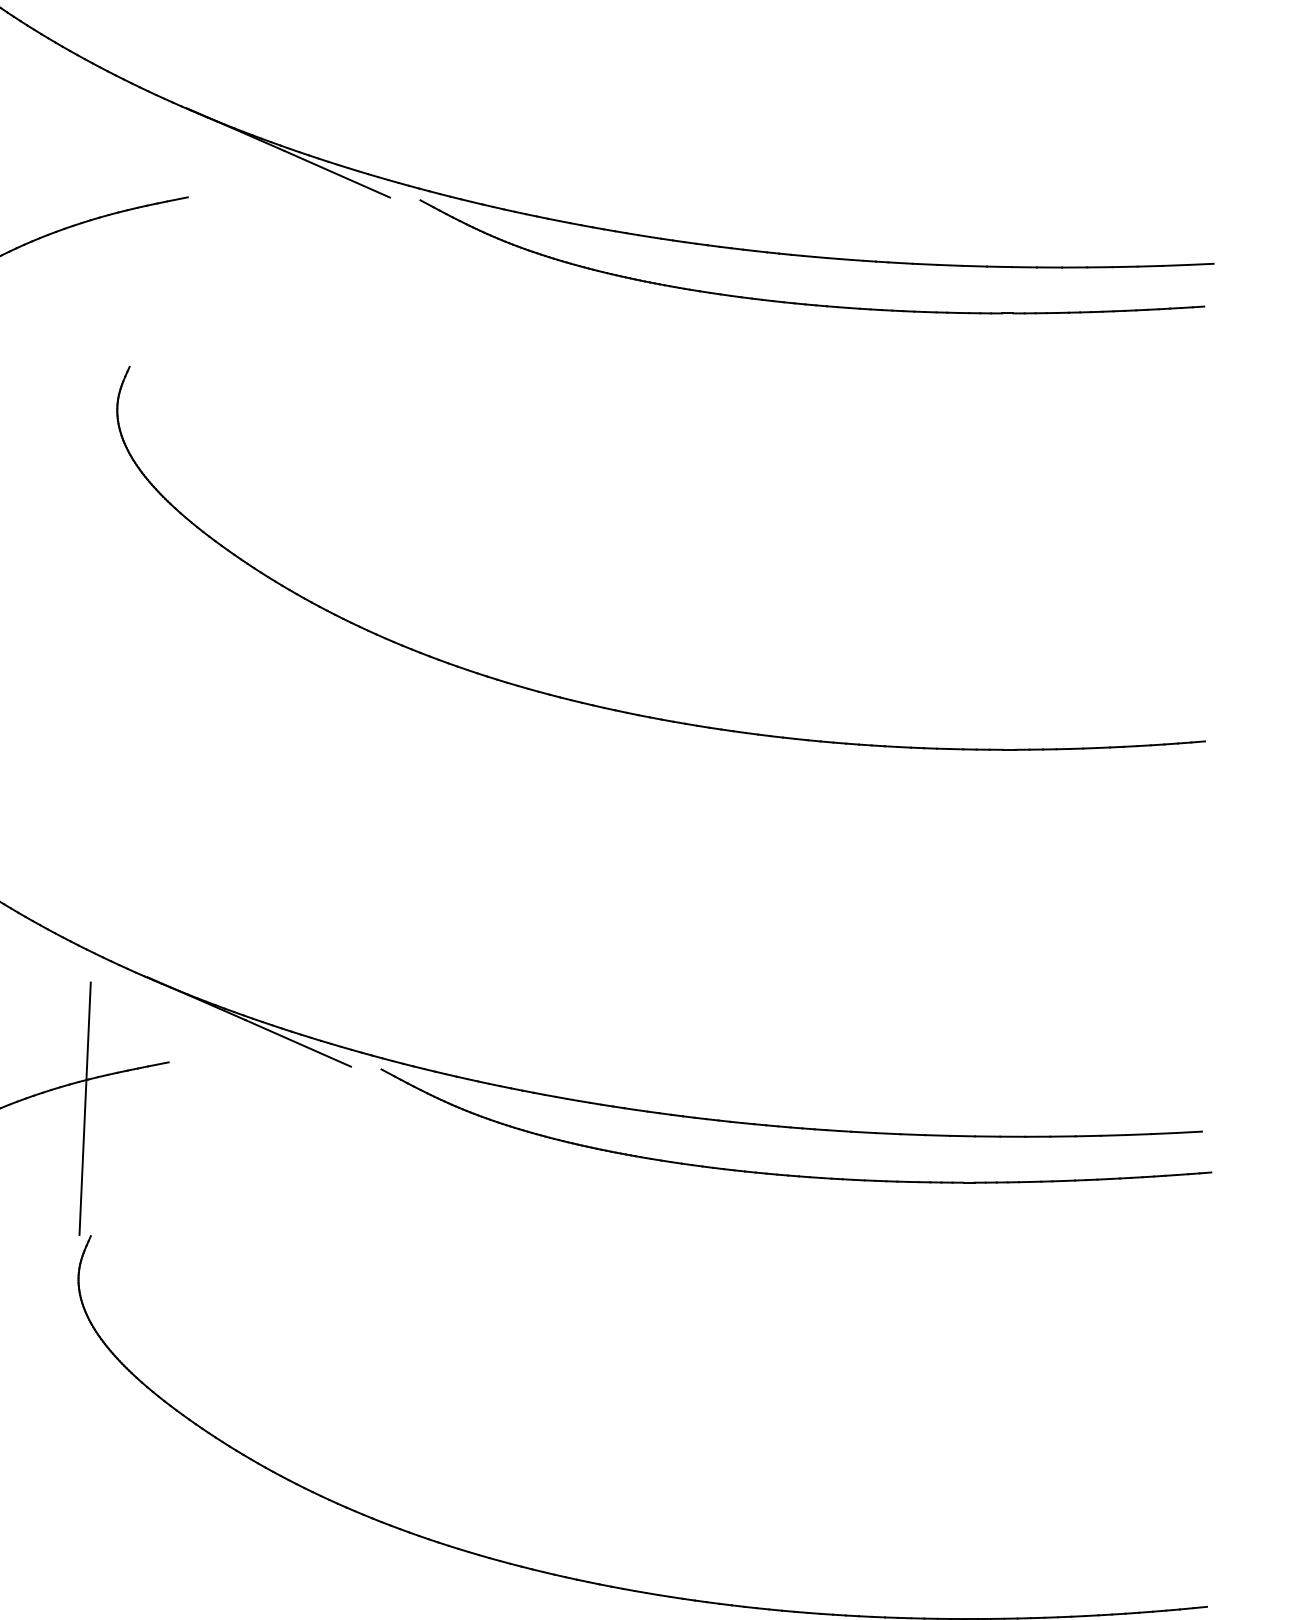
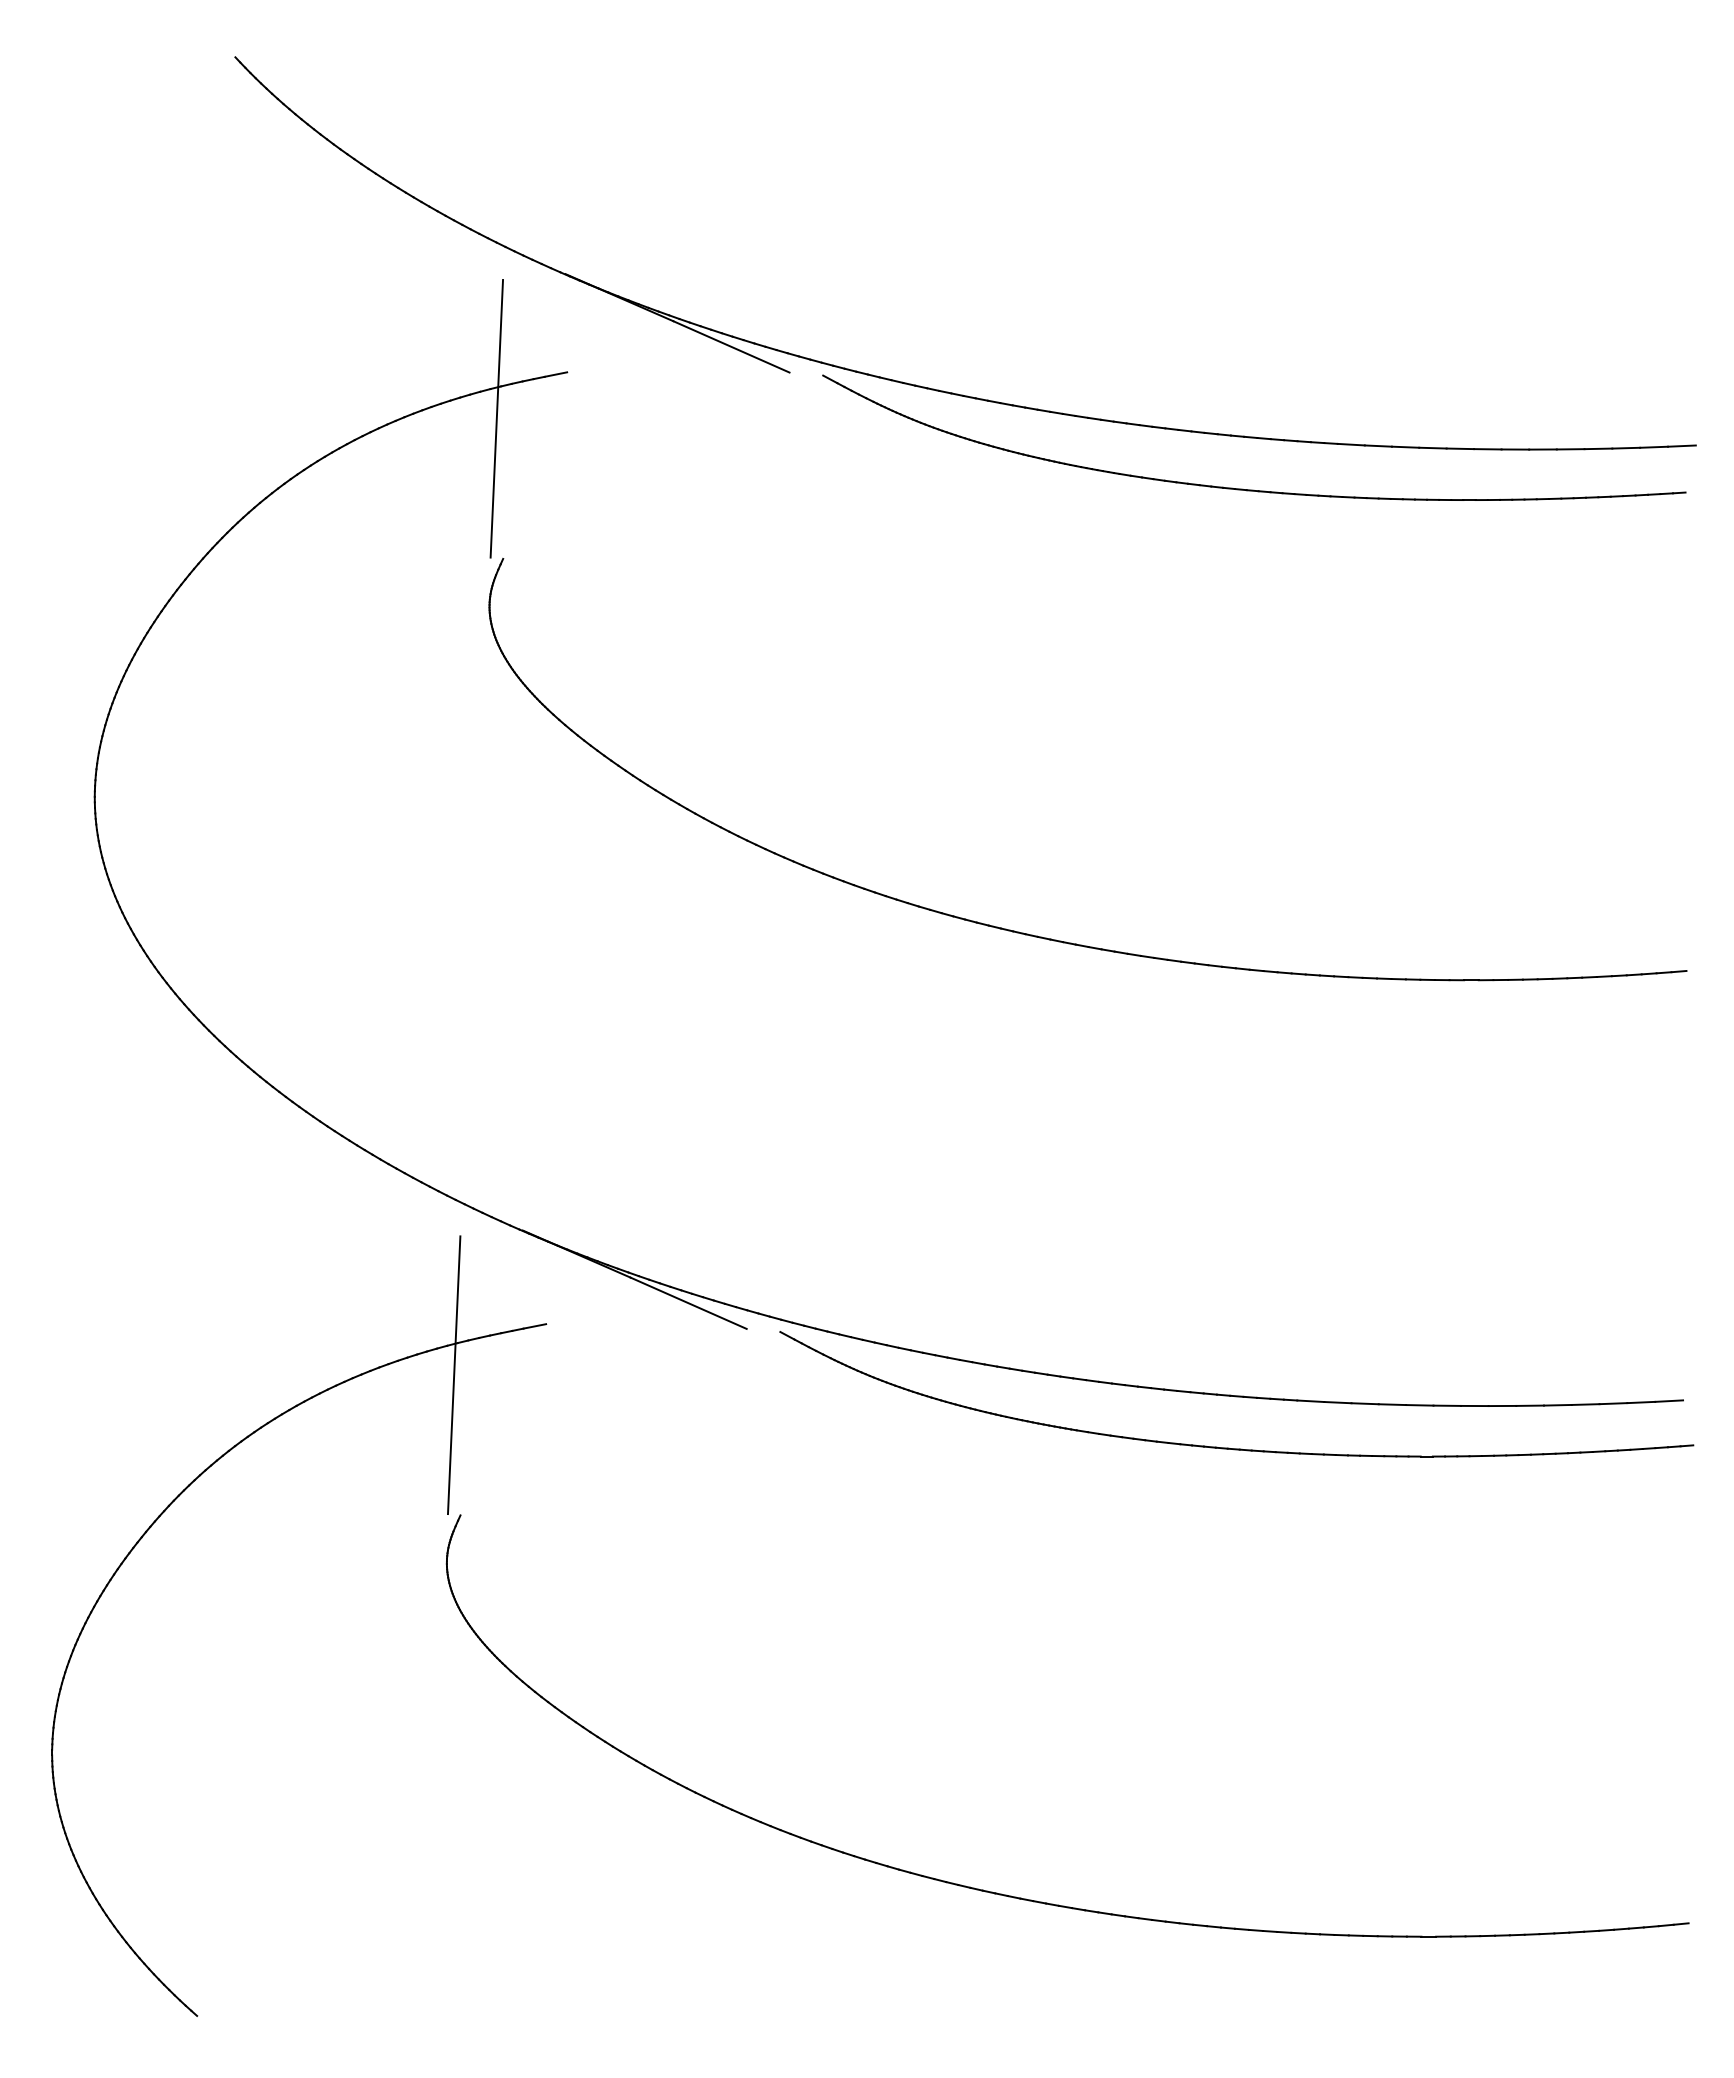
line: (123, 239) -> (496, 418), added

